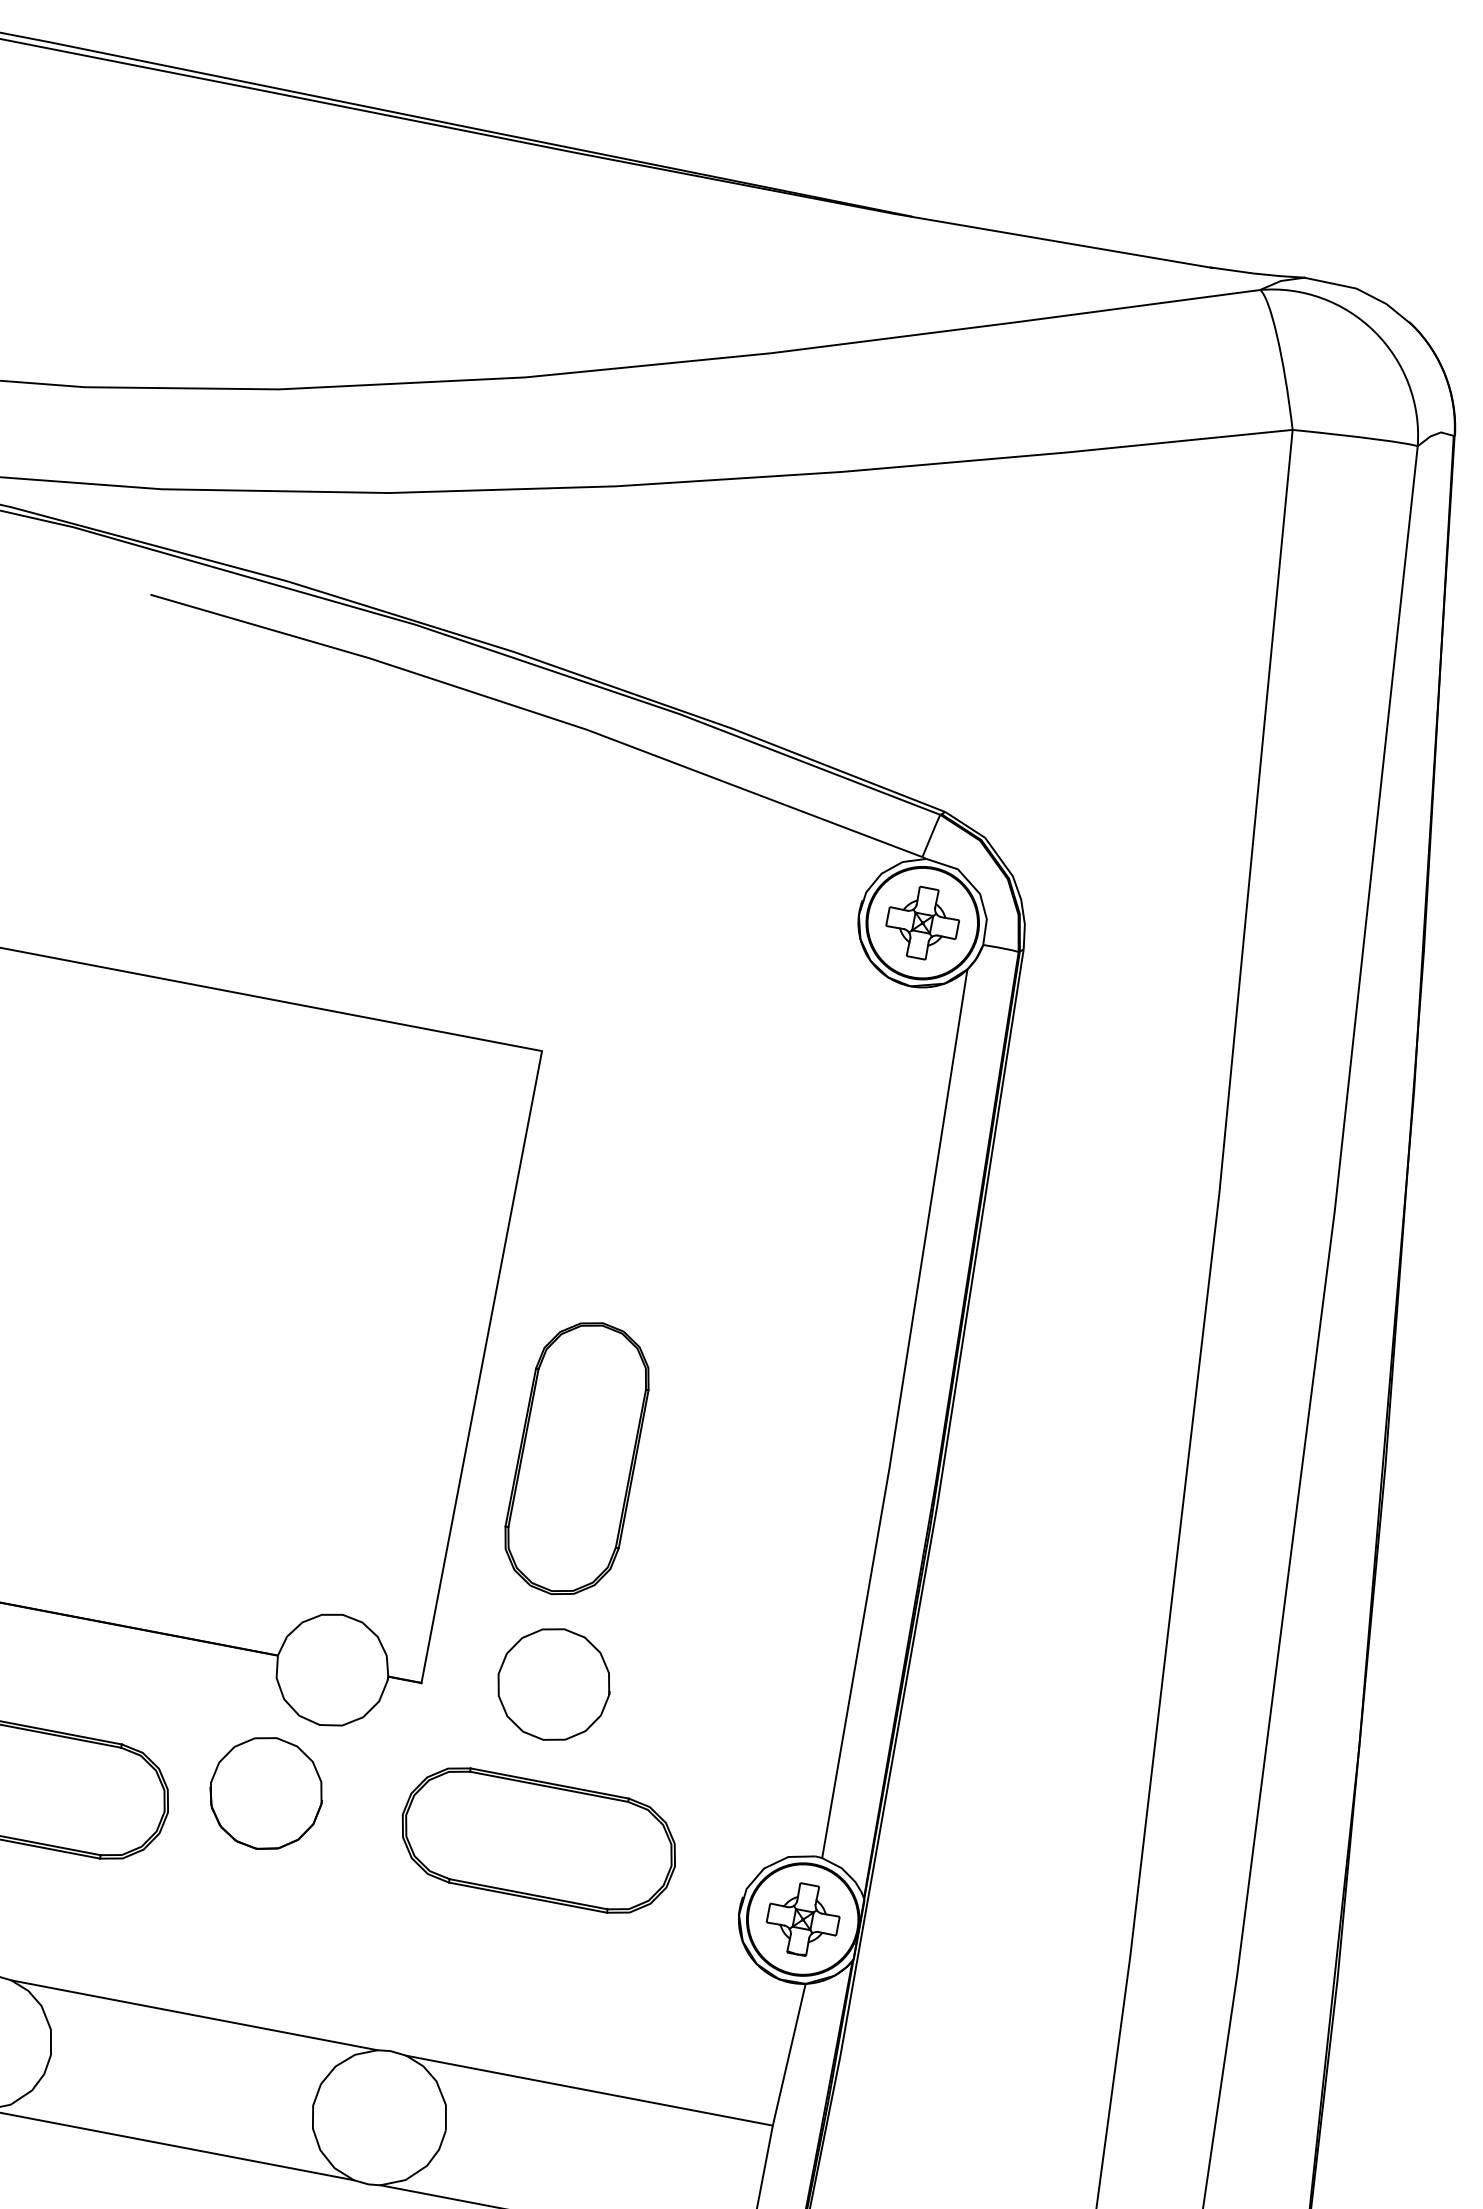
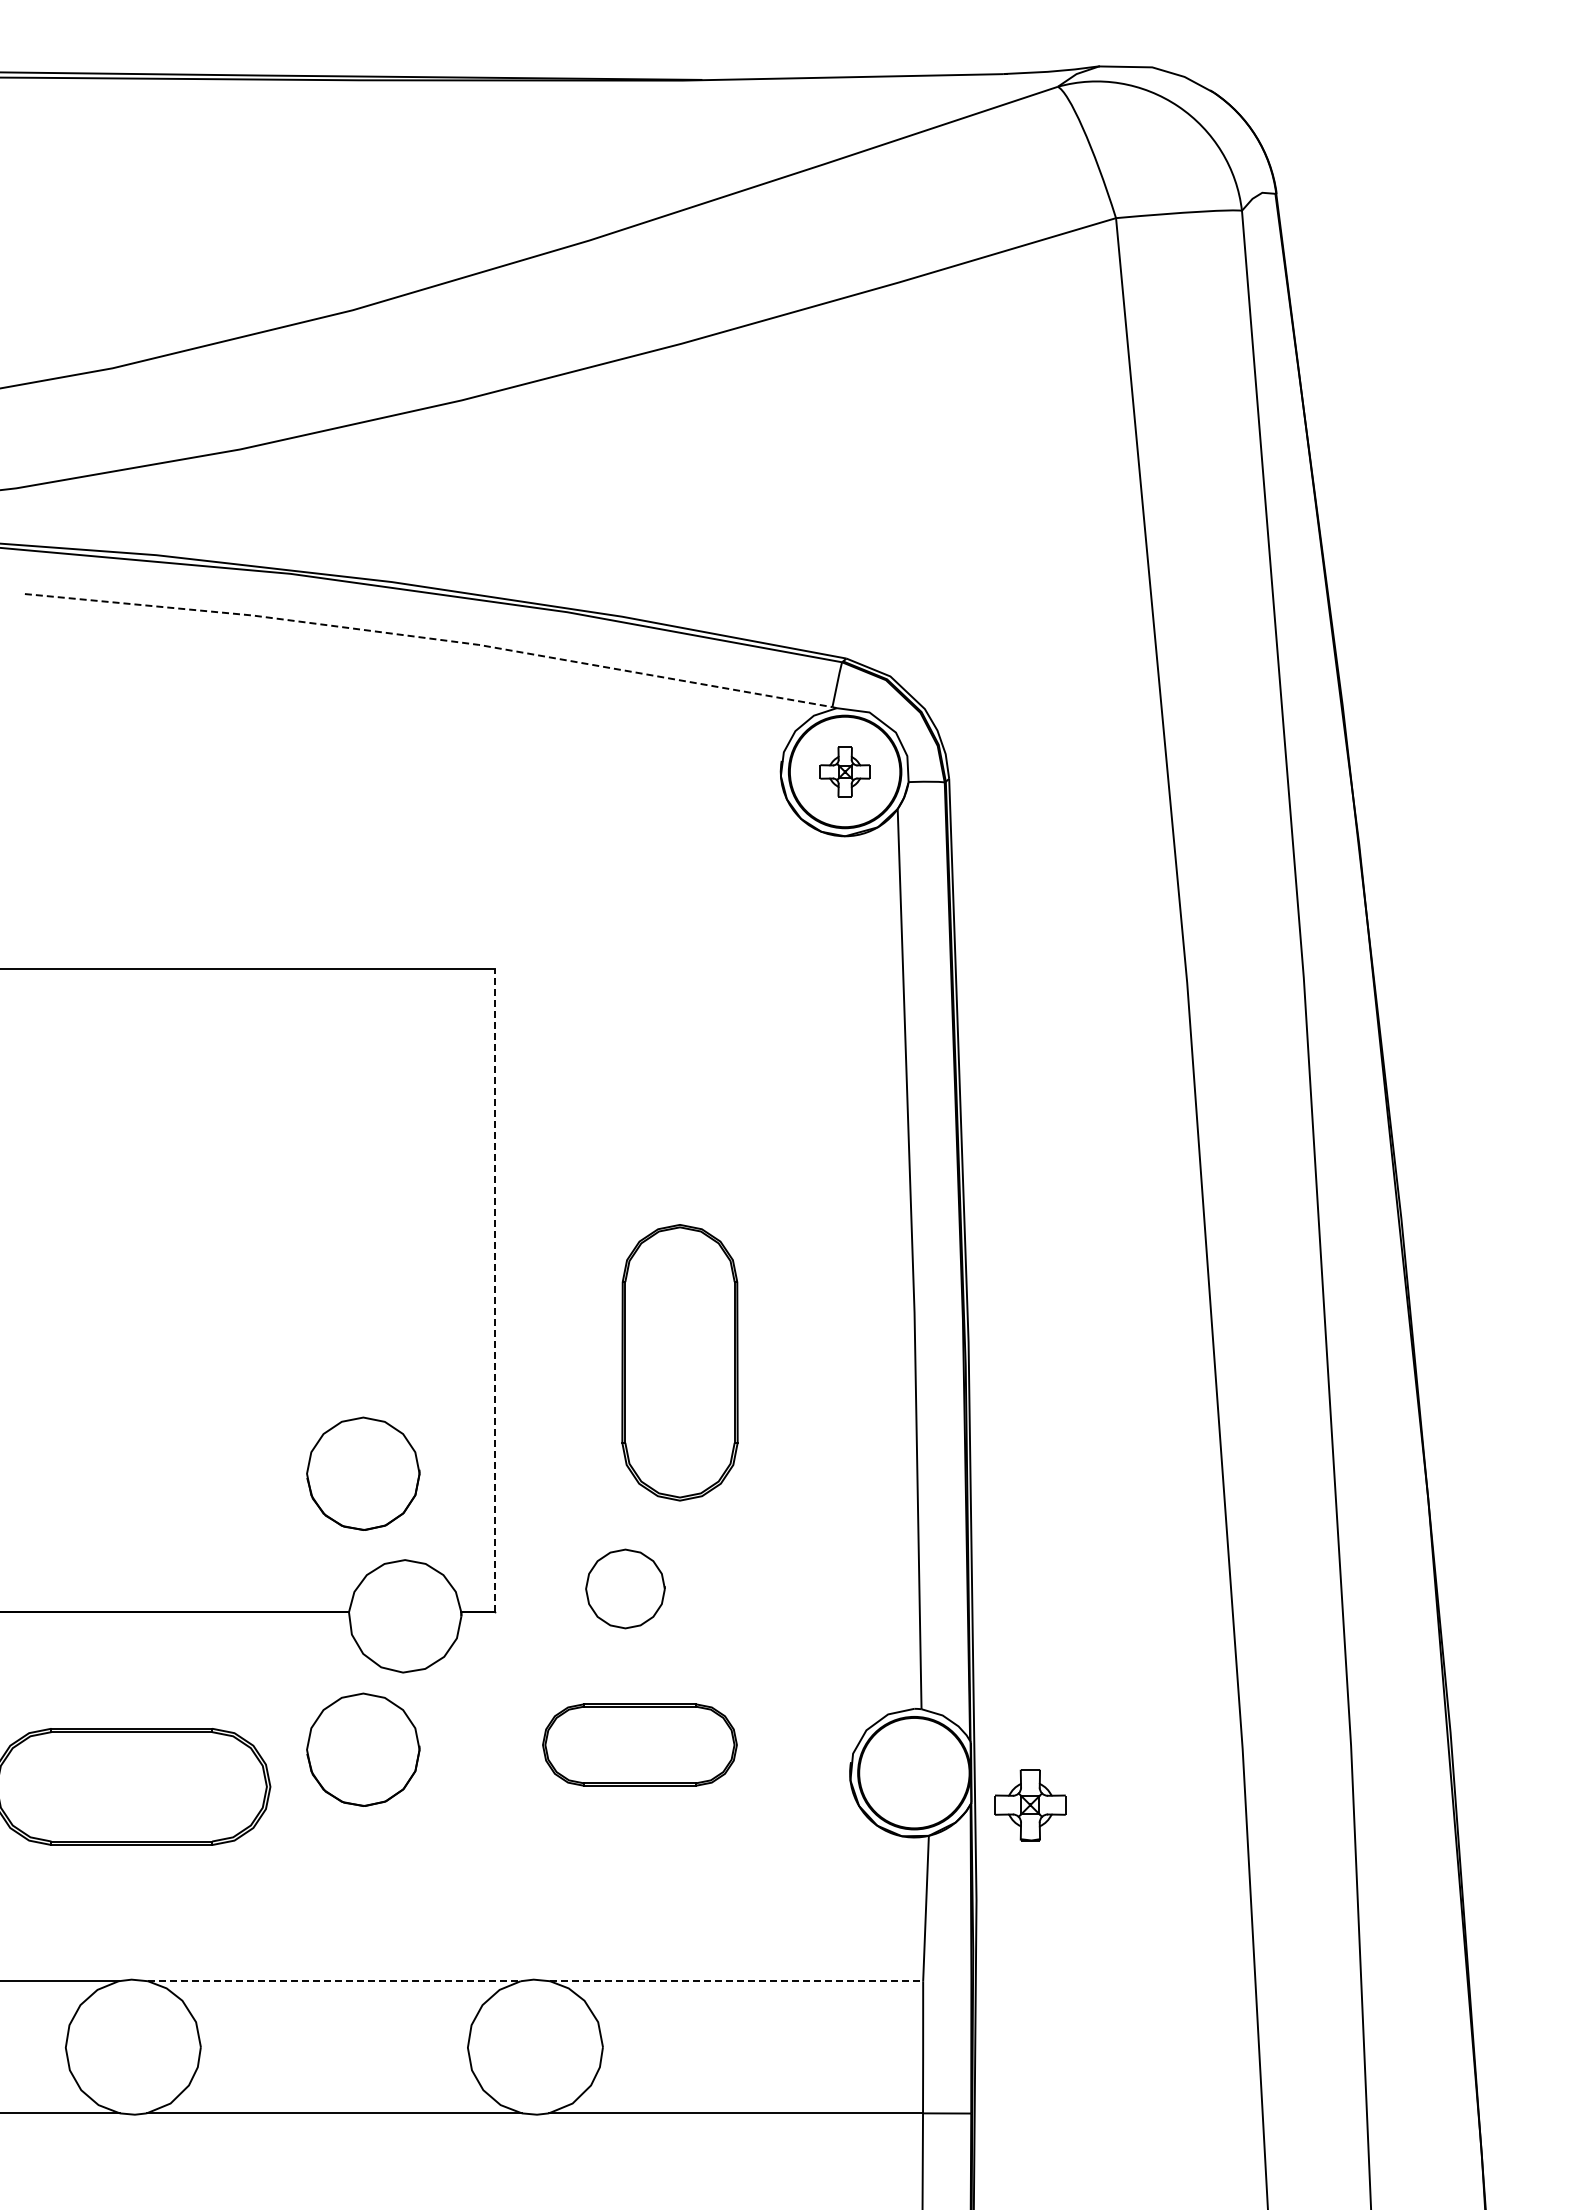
line: (540, 714) -> (430, 638), solid -> dashed
part: (923, 922) -> (845, 771), size x0.7
line: (482, 1366) -> (495, 1289), solid -> dashed
part: (576, 1458) -> (679, 1362), moved
part: (318, 1522) -> (363, 1473), added
part: (554, 1684) -> (625, 1588), size x0.7
part: (538, 1839) -> (639, 1744), size x0.7
part: (803, 1919) -> (1030, 1805), moved
line: (194, 2015) -> (334, 1981), solid -> dashed
line: (589, 2090) -> (736, 1981), solid -> dashed

